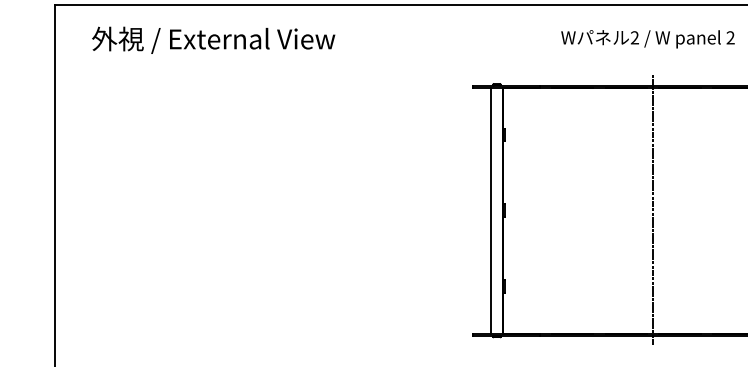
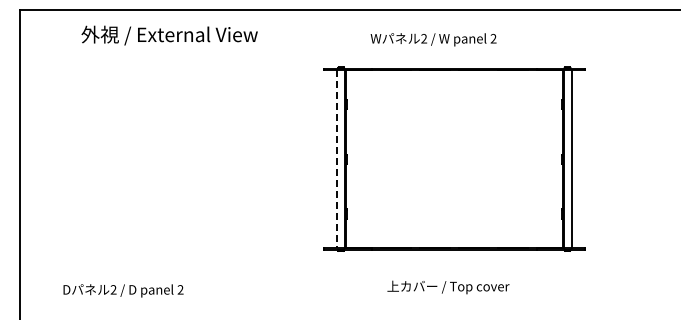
text: (647, 38) -> (433, 39), moved
text: (213, 40) -> (169, 35), moved
line: (653, 209) -> (454, 158), removed
line: (491, 211) -> (337, 159), solid -> dashed

